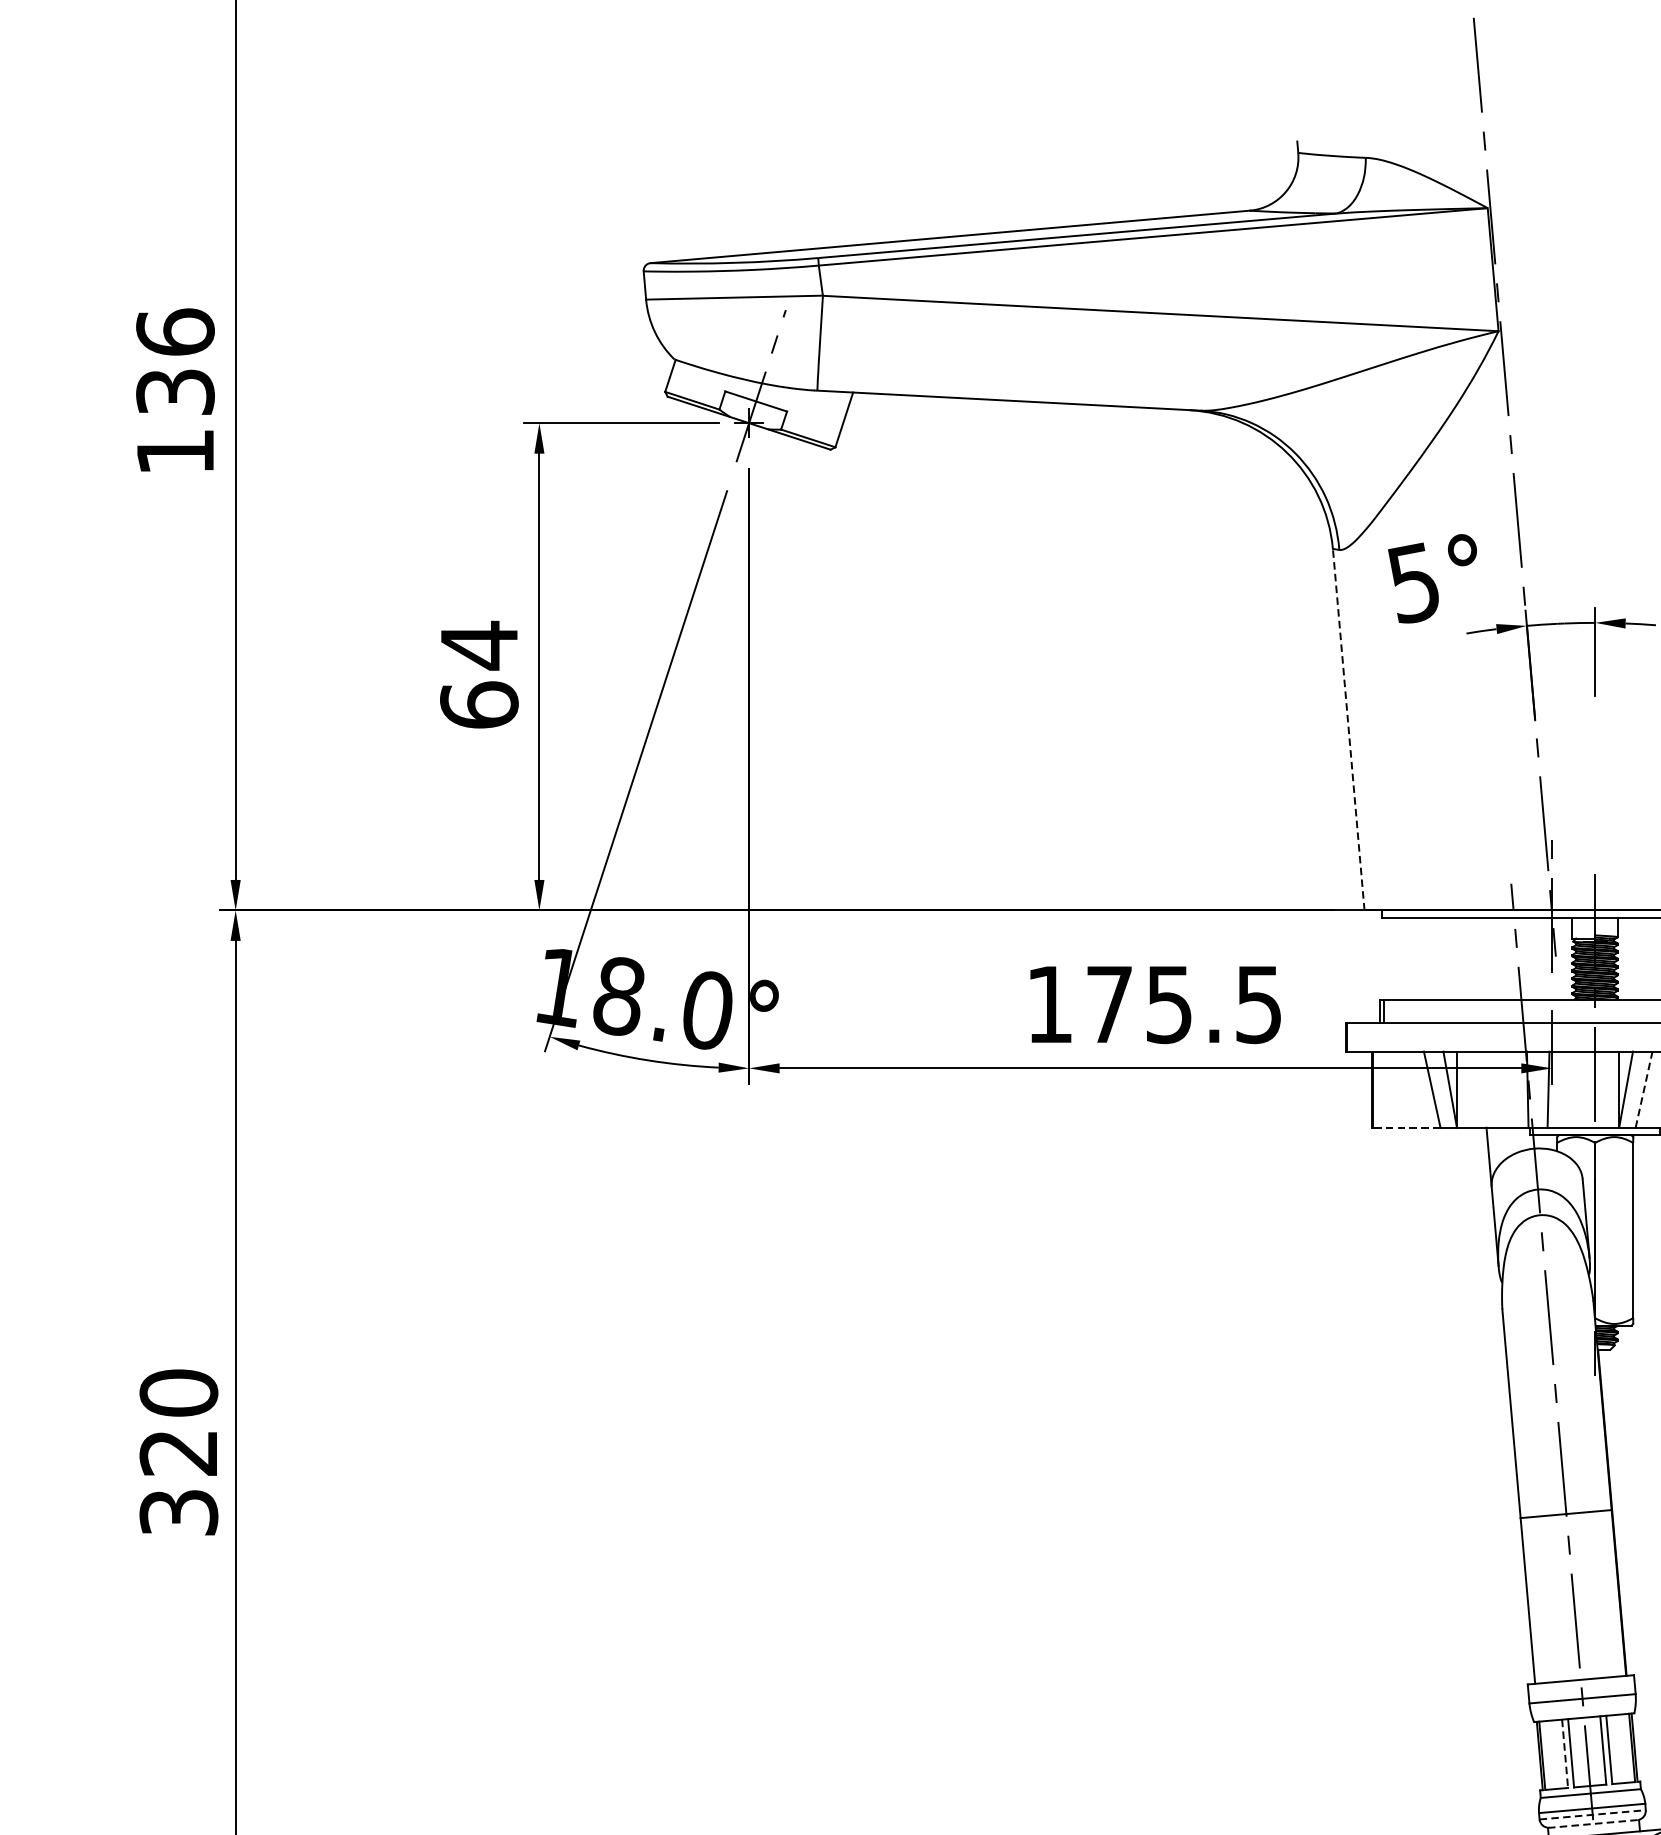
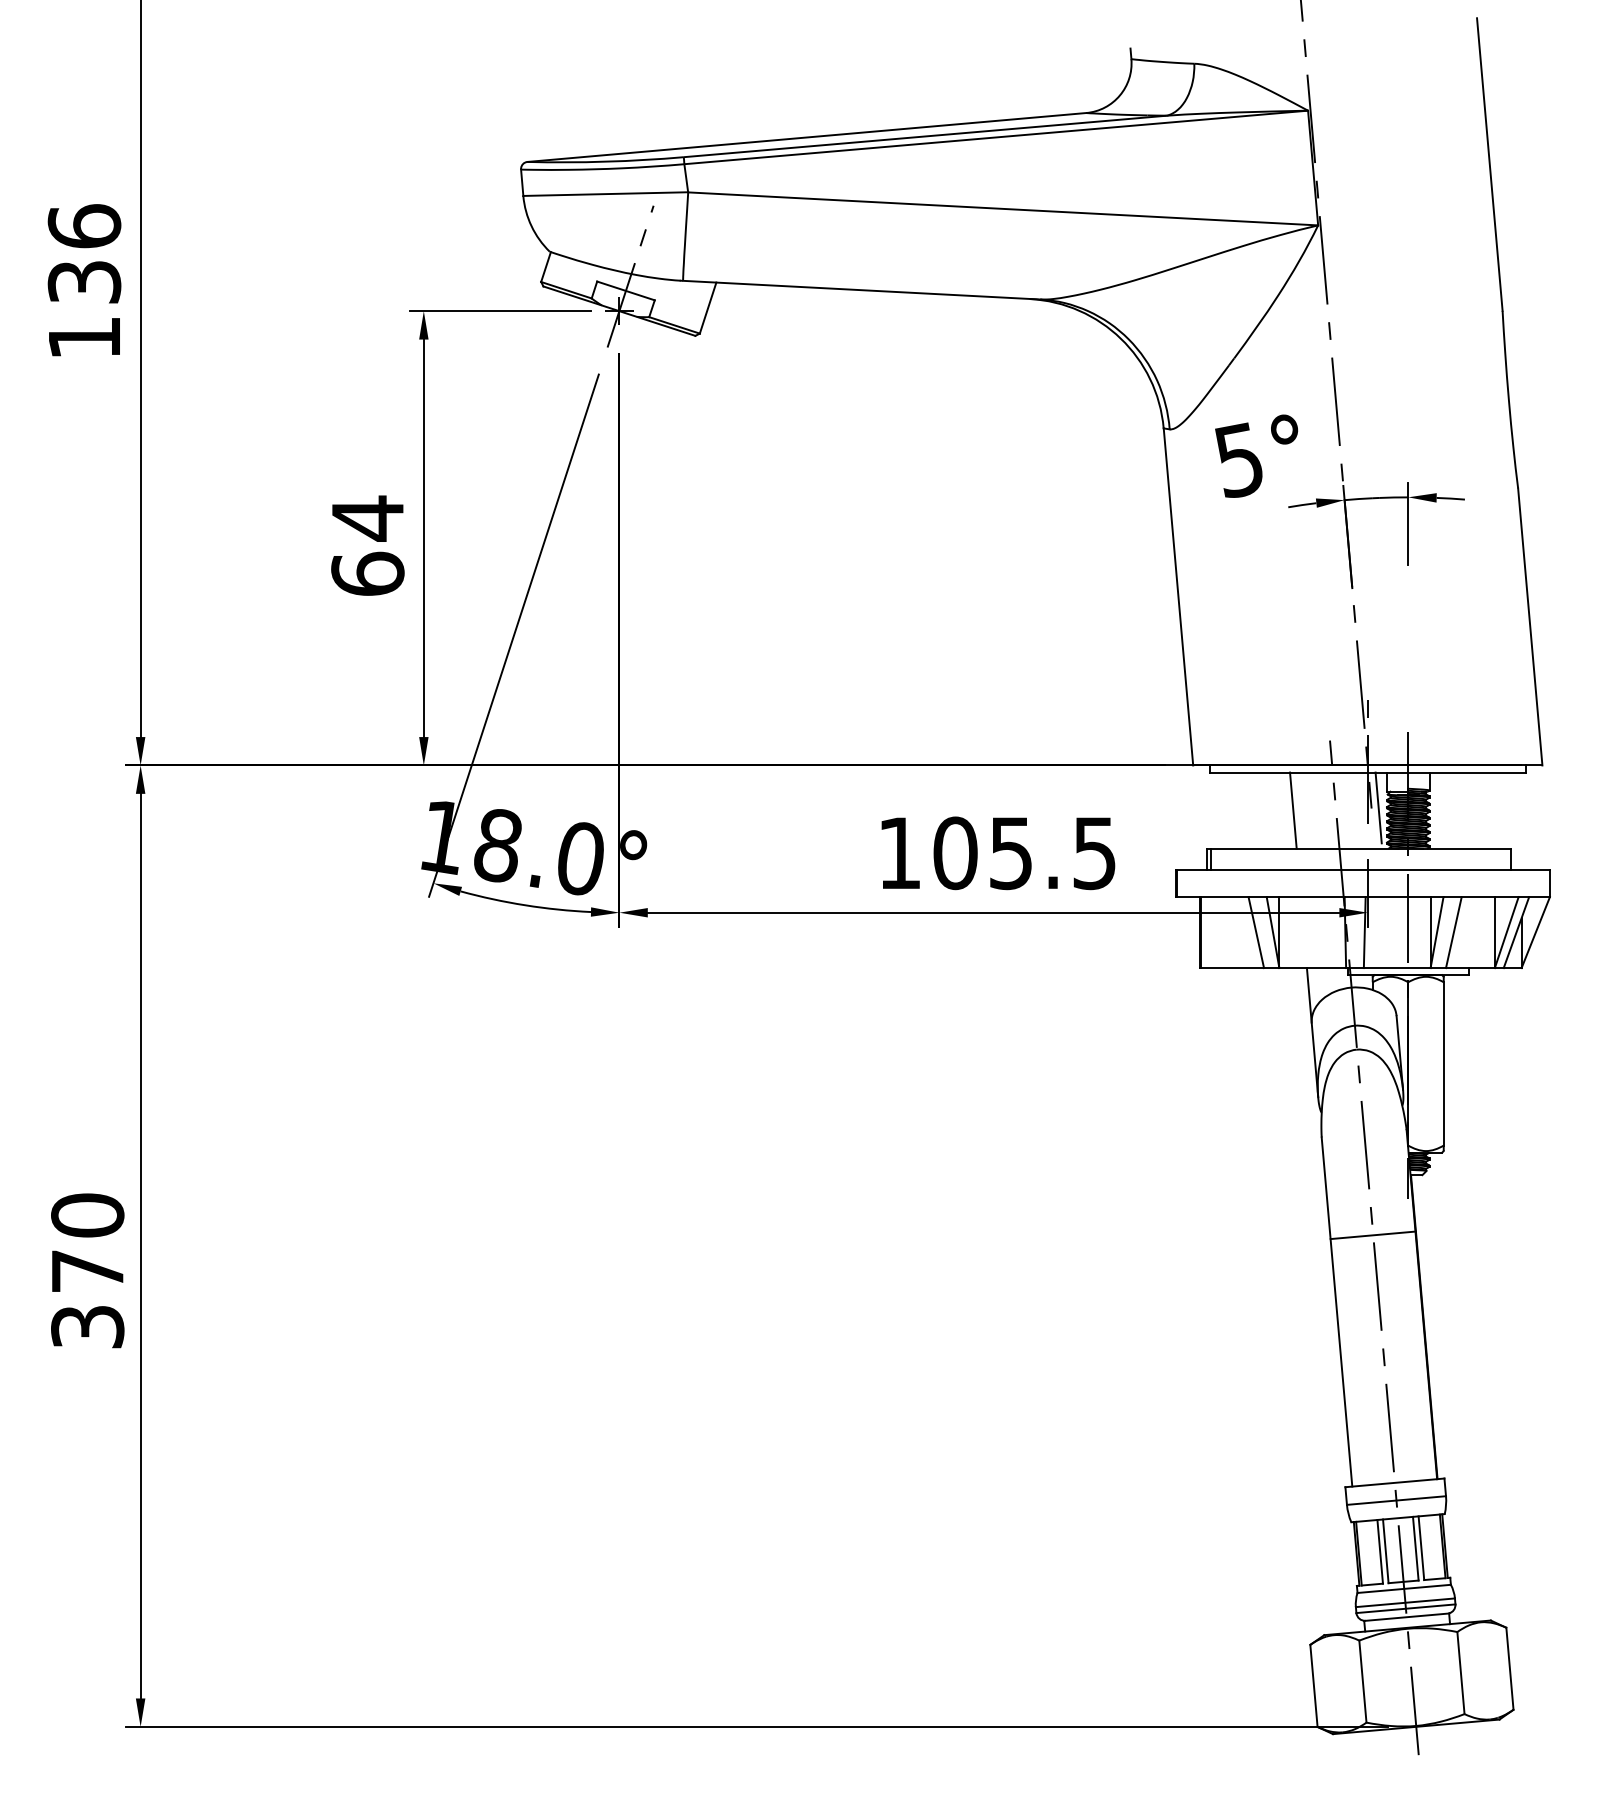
line: (1348, 729) -> (1178, 596), dashed -> solid
line: (1563, 955) -> (1378, 807), added
line: (1472, 958) -> (1293, 810), added
text: (1109, 1004) -> (955, 853), 175.5 -> 105.5
line: (1643, 1089) -> (1453, 932), dashed -> solid
line: (1406, 1128) -> (1232, 968), dashed -> solid
text: (178, 1453) -> (87, 1271), 320 -> 370
line: (1565, 1514) -> (1372, 1235), moved
line: (1565, 1753) -> (1380, 1551), dashed -> solid
line: (1592, 1814) -> (1405, 1608), dashed -> solid
line: (1593, 1824) -> (1406, 1617), dashed -> solid

